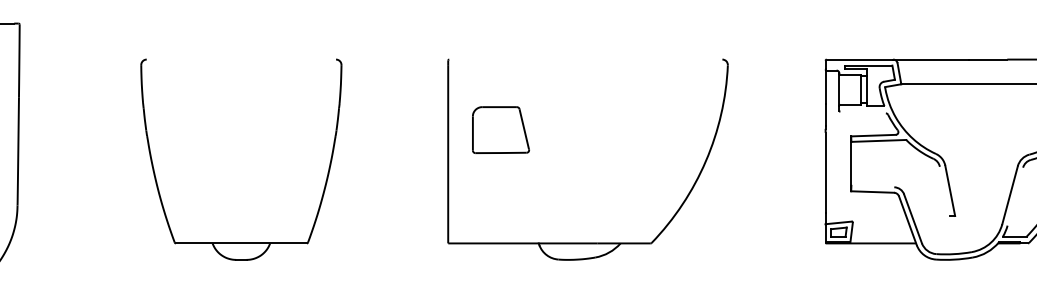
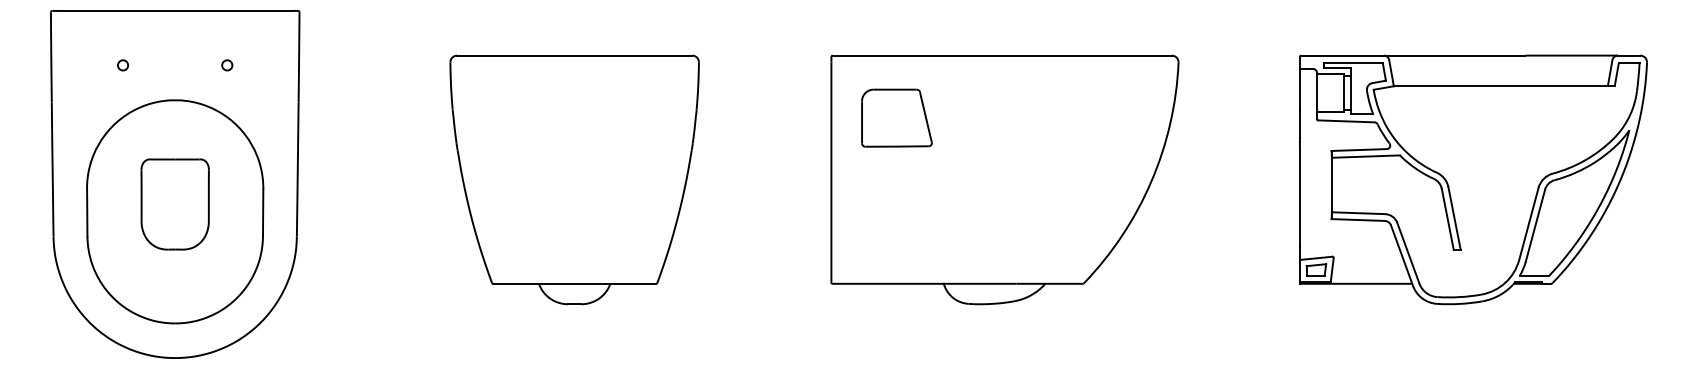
line: (241, 59) -> (574, 55), added
line: (585, 59) -> (1001, 55), added
line: (863, 112) -> (1346, 121), added
part: (500, 129) -> (896, 117), moved
line: (872, 186) -> (1358, 213), added
line: (944, 190) -> (1447, 218), added
line: (1015, 196) -> (1535, 225), added

